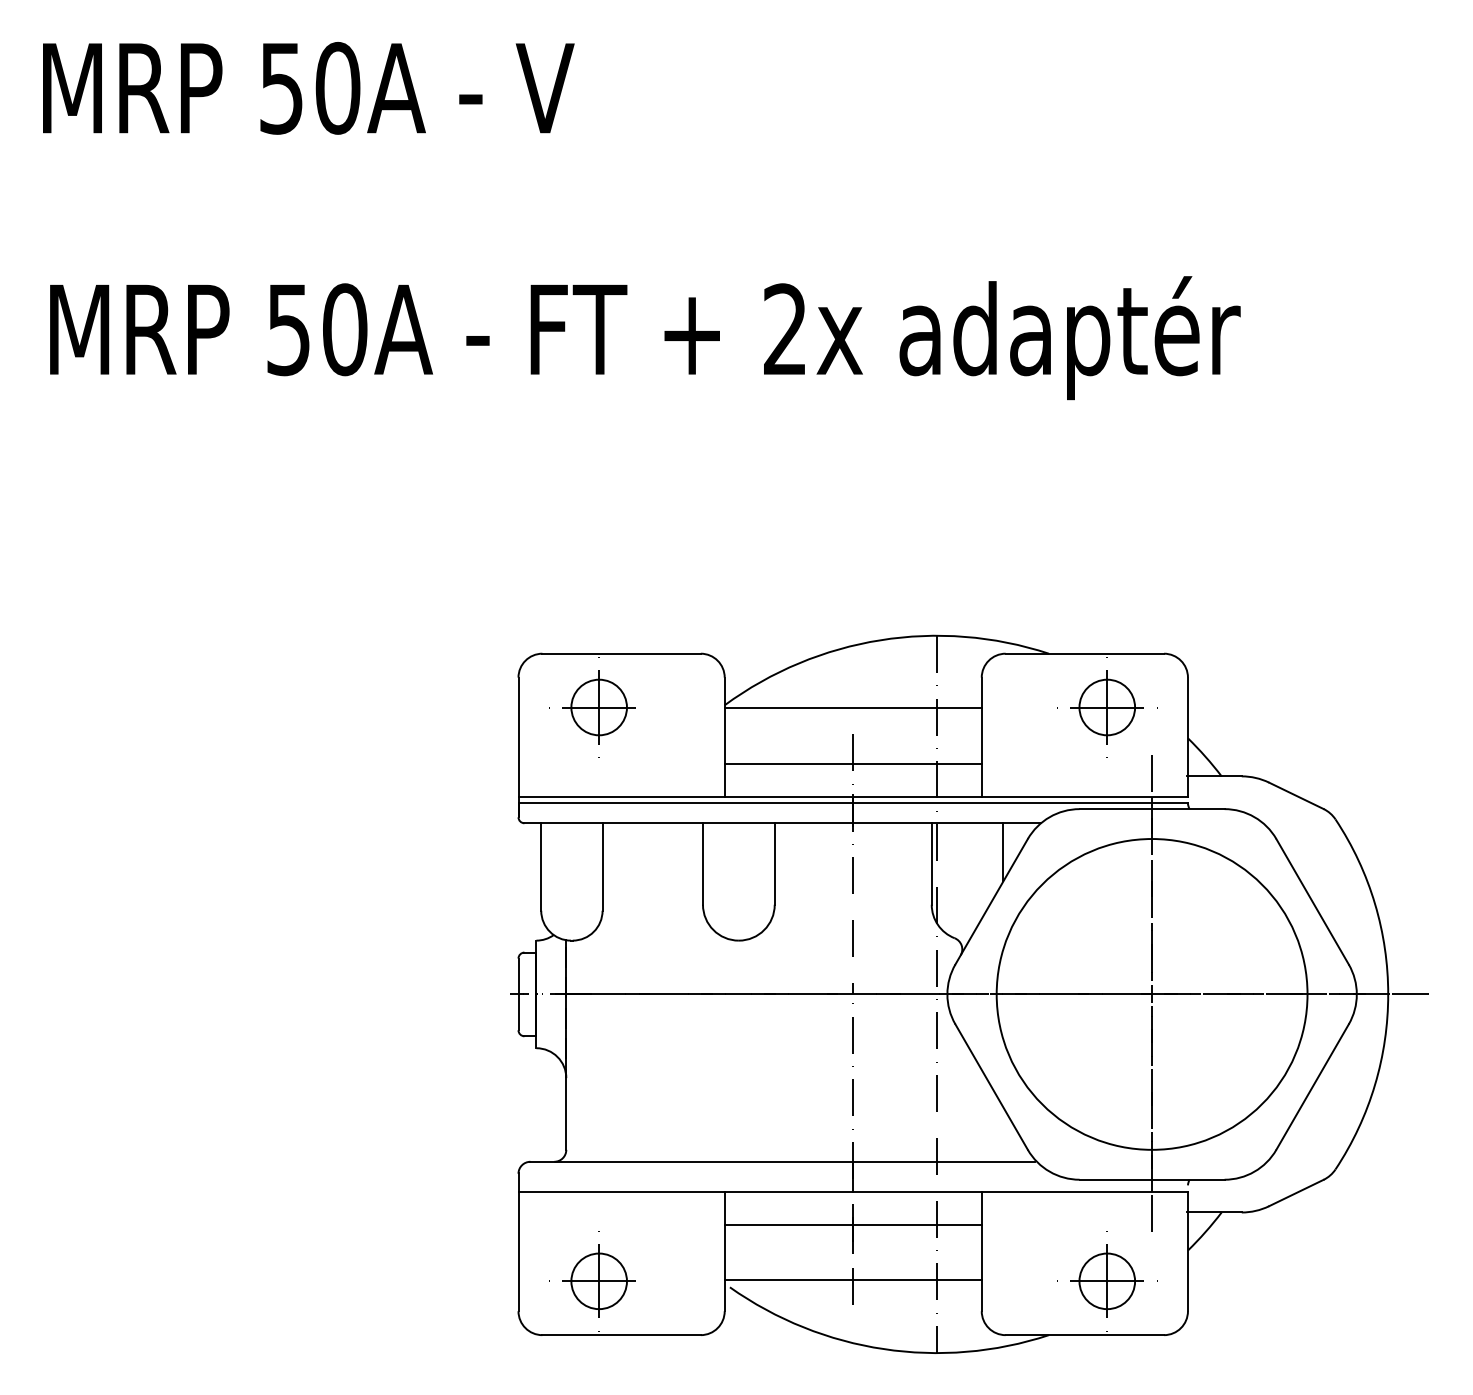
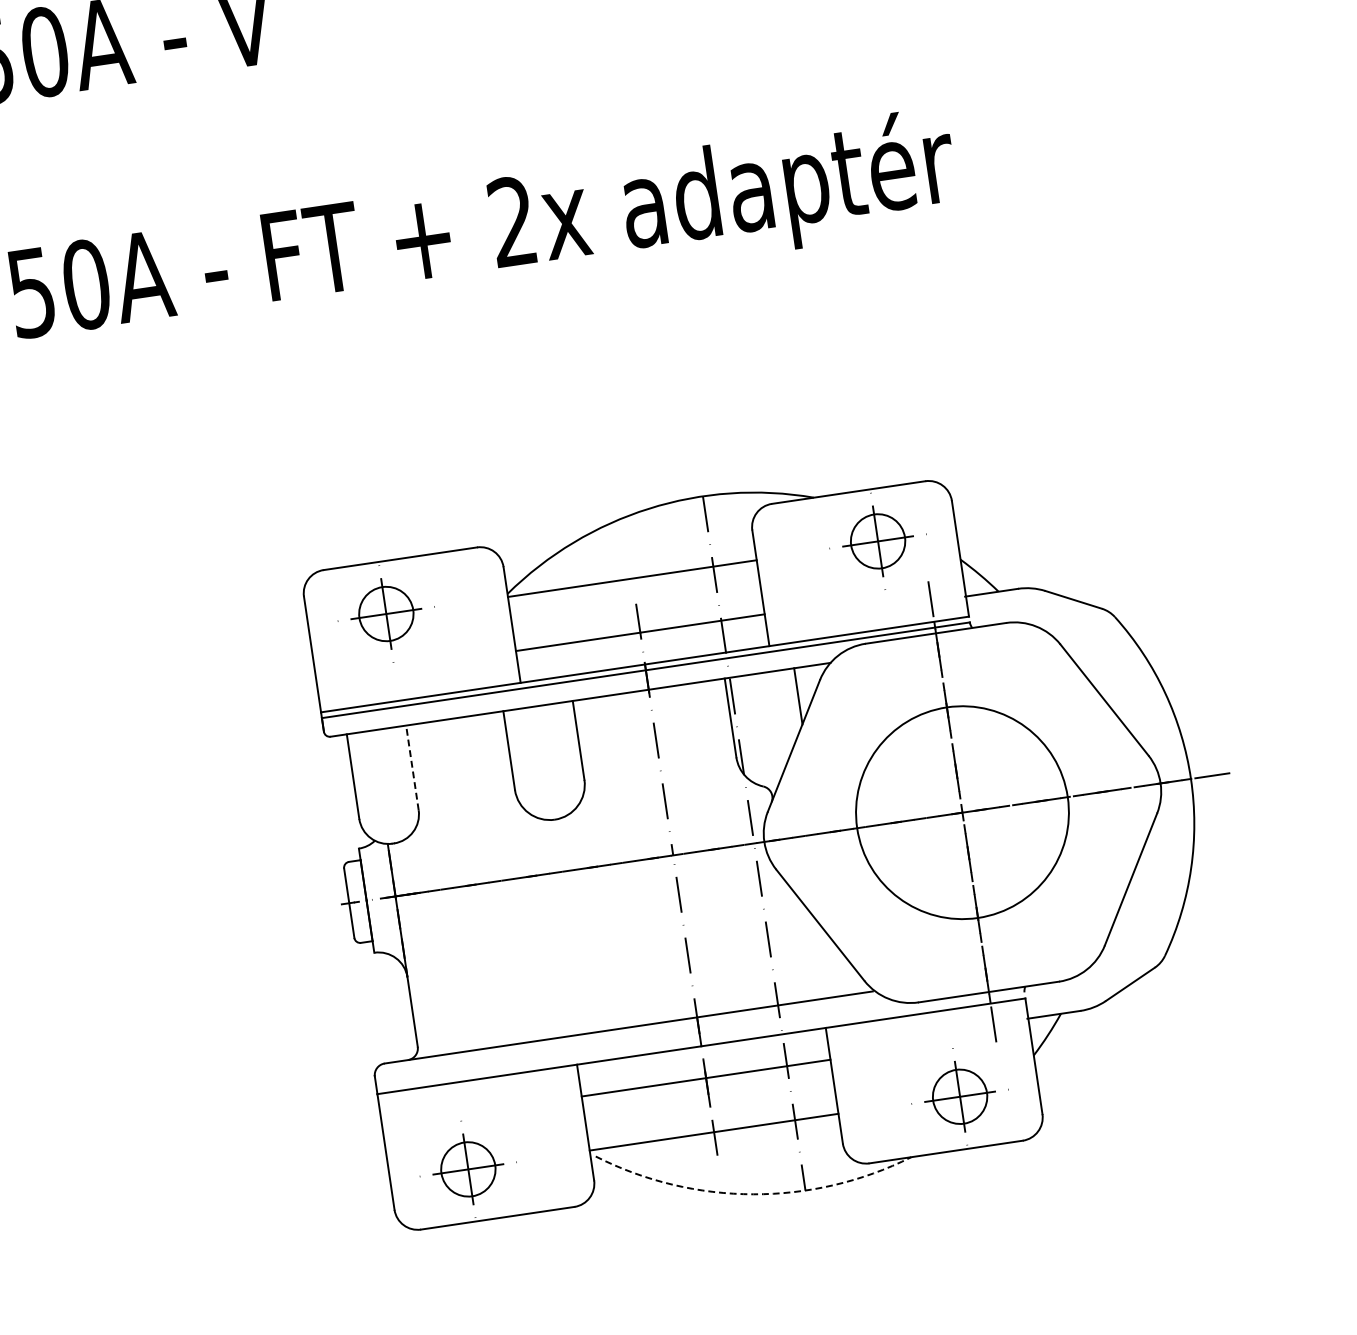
line: (602, 867) -> (412, 768), solid -> dashed
circle: (1151, 994) -> (961, 812), size x0.7
arc: (883, 1349) -> (753, 1194), solid -> dashed

